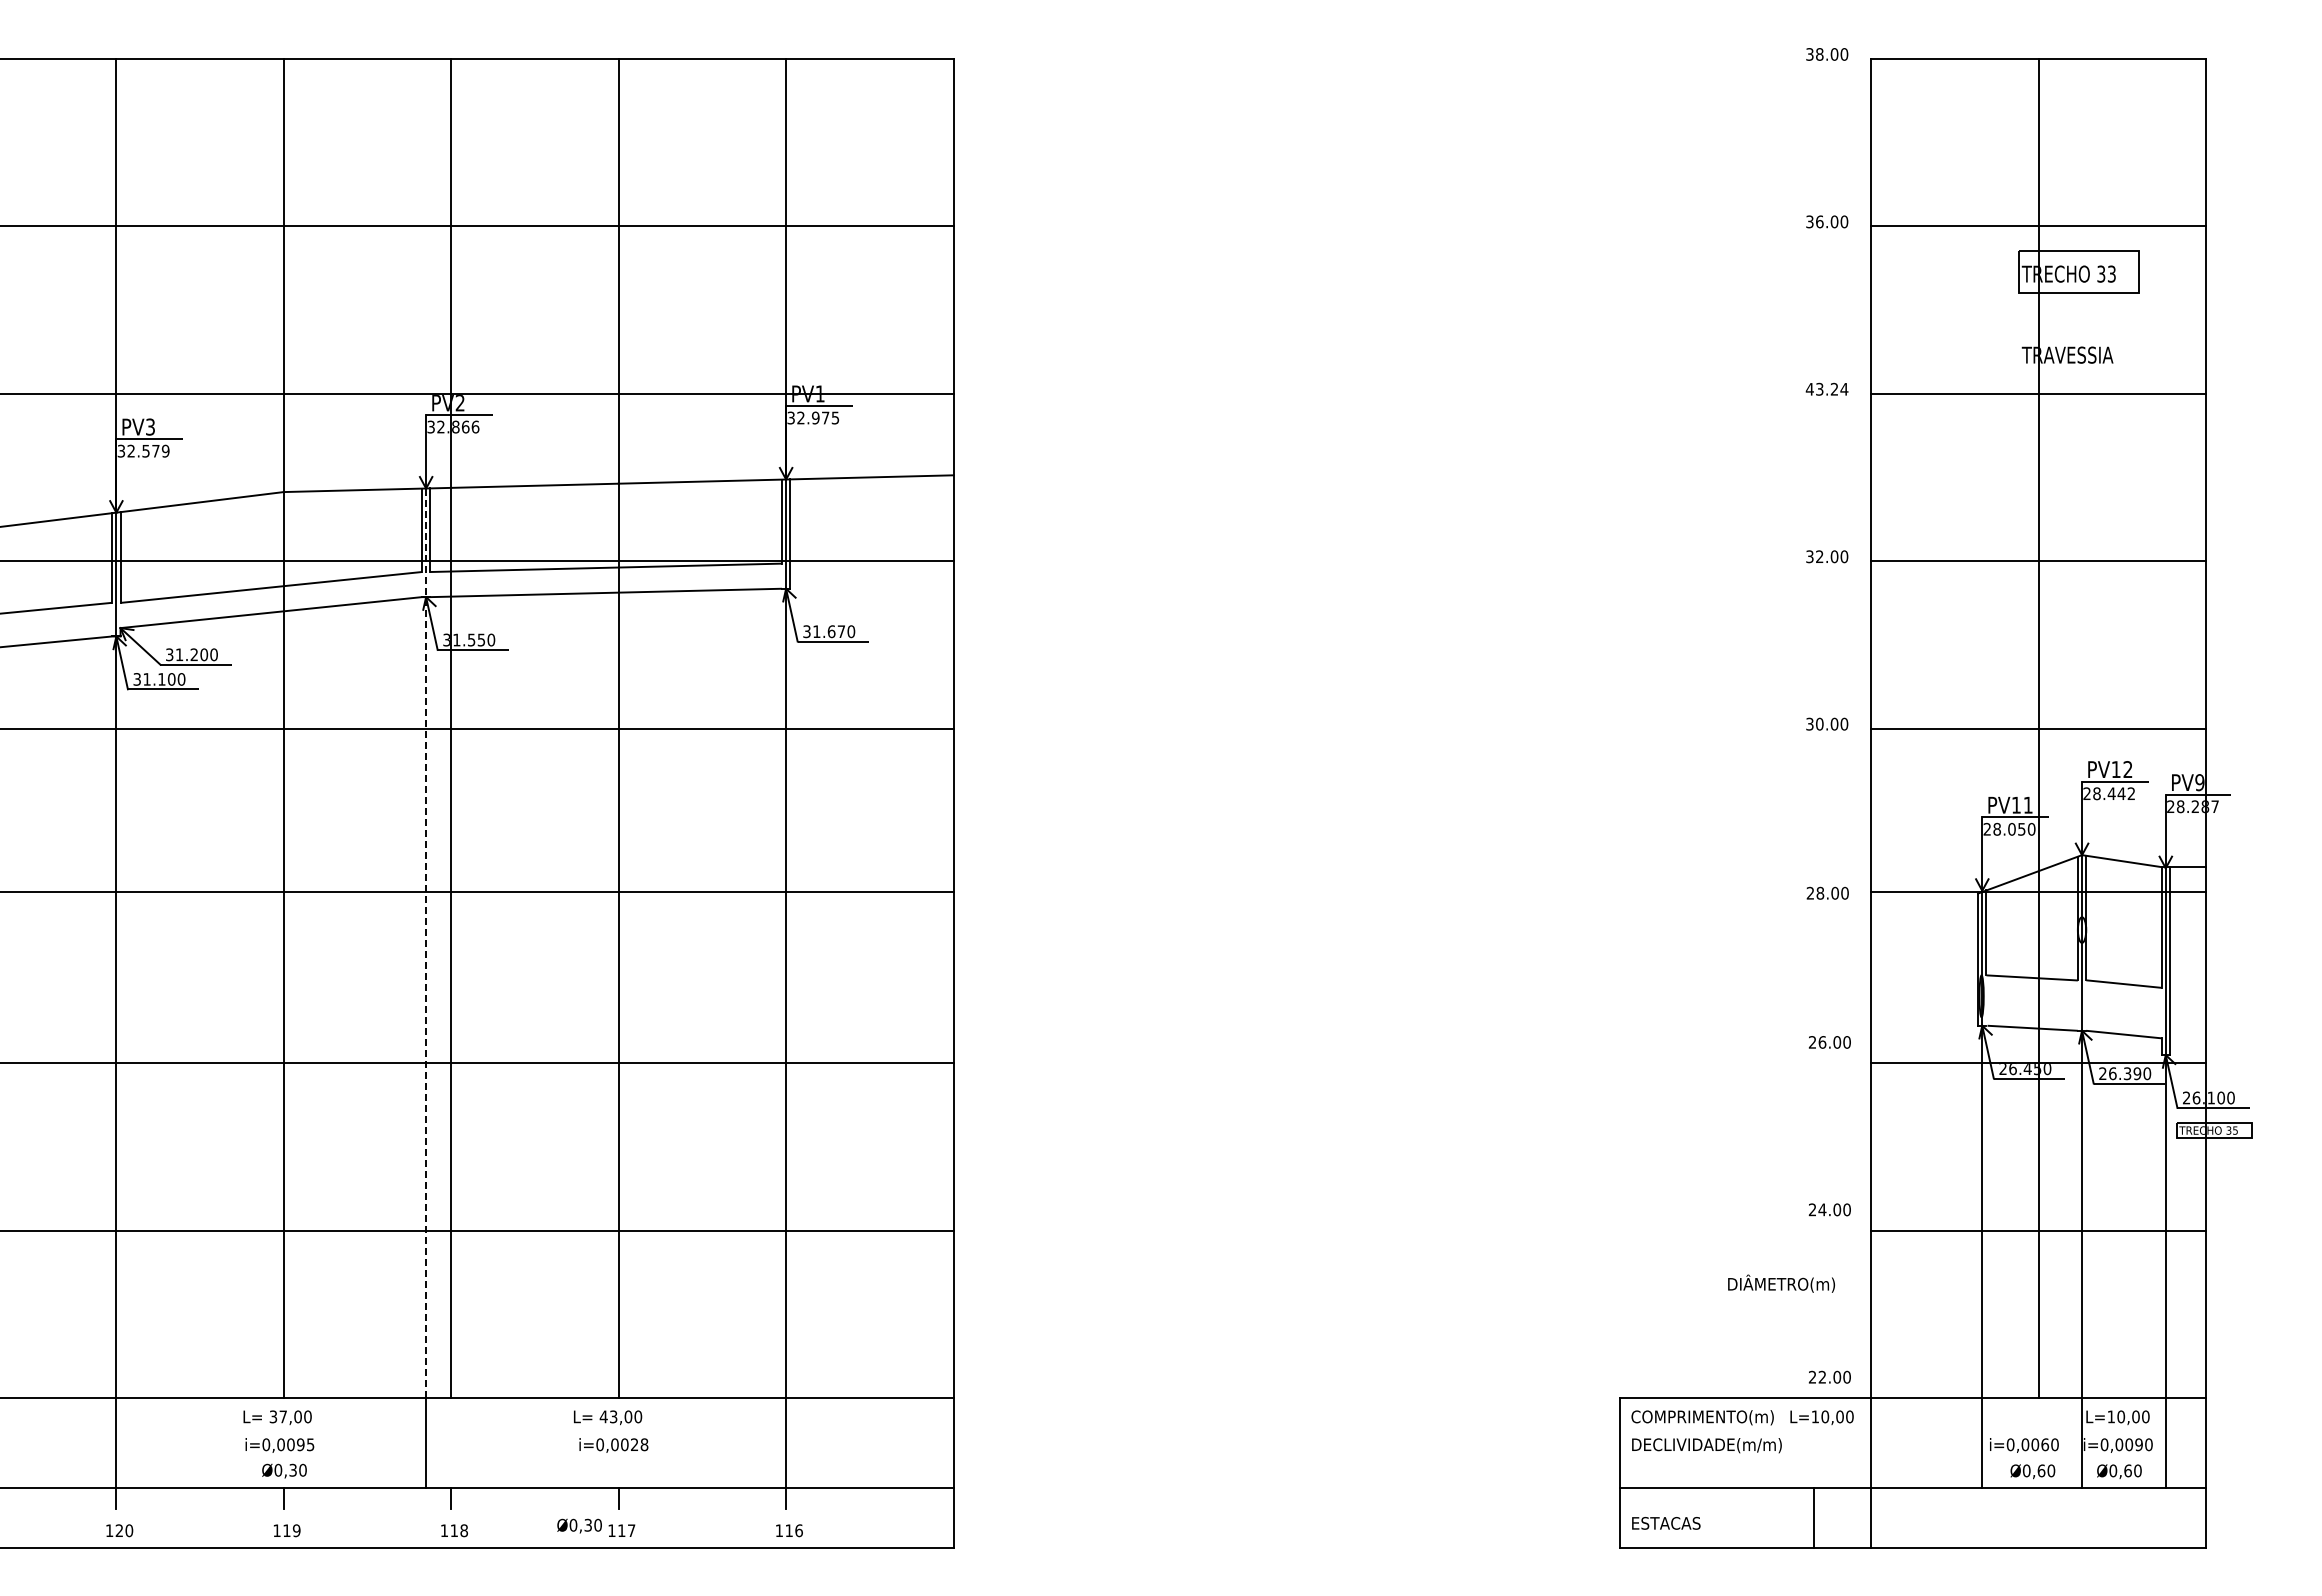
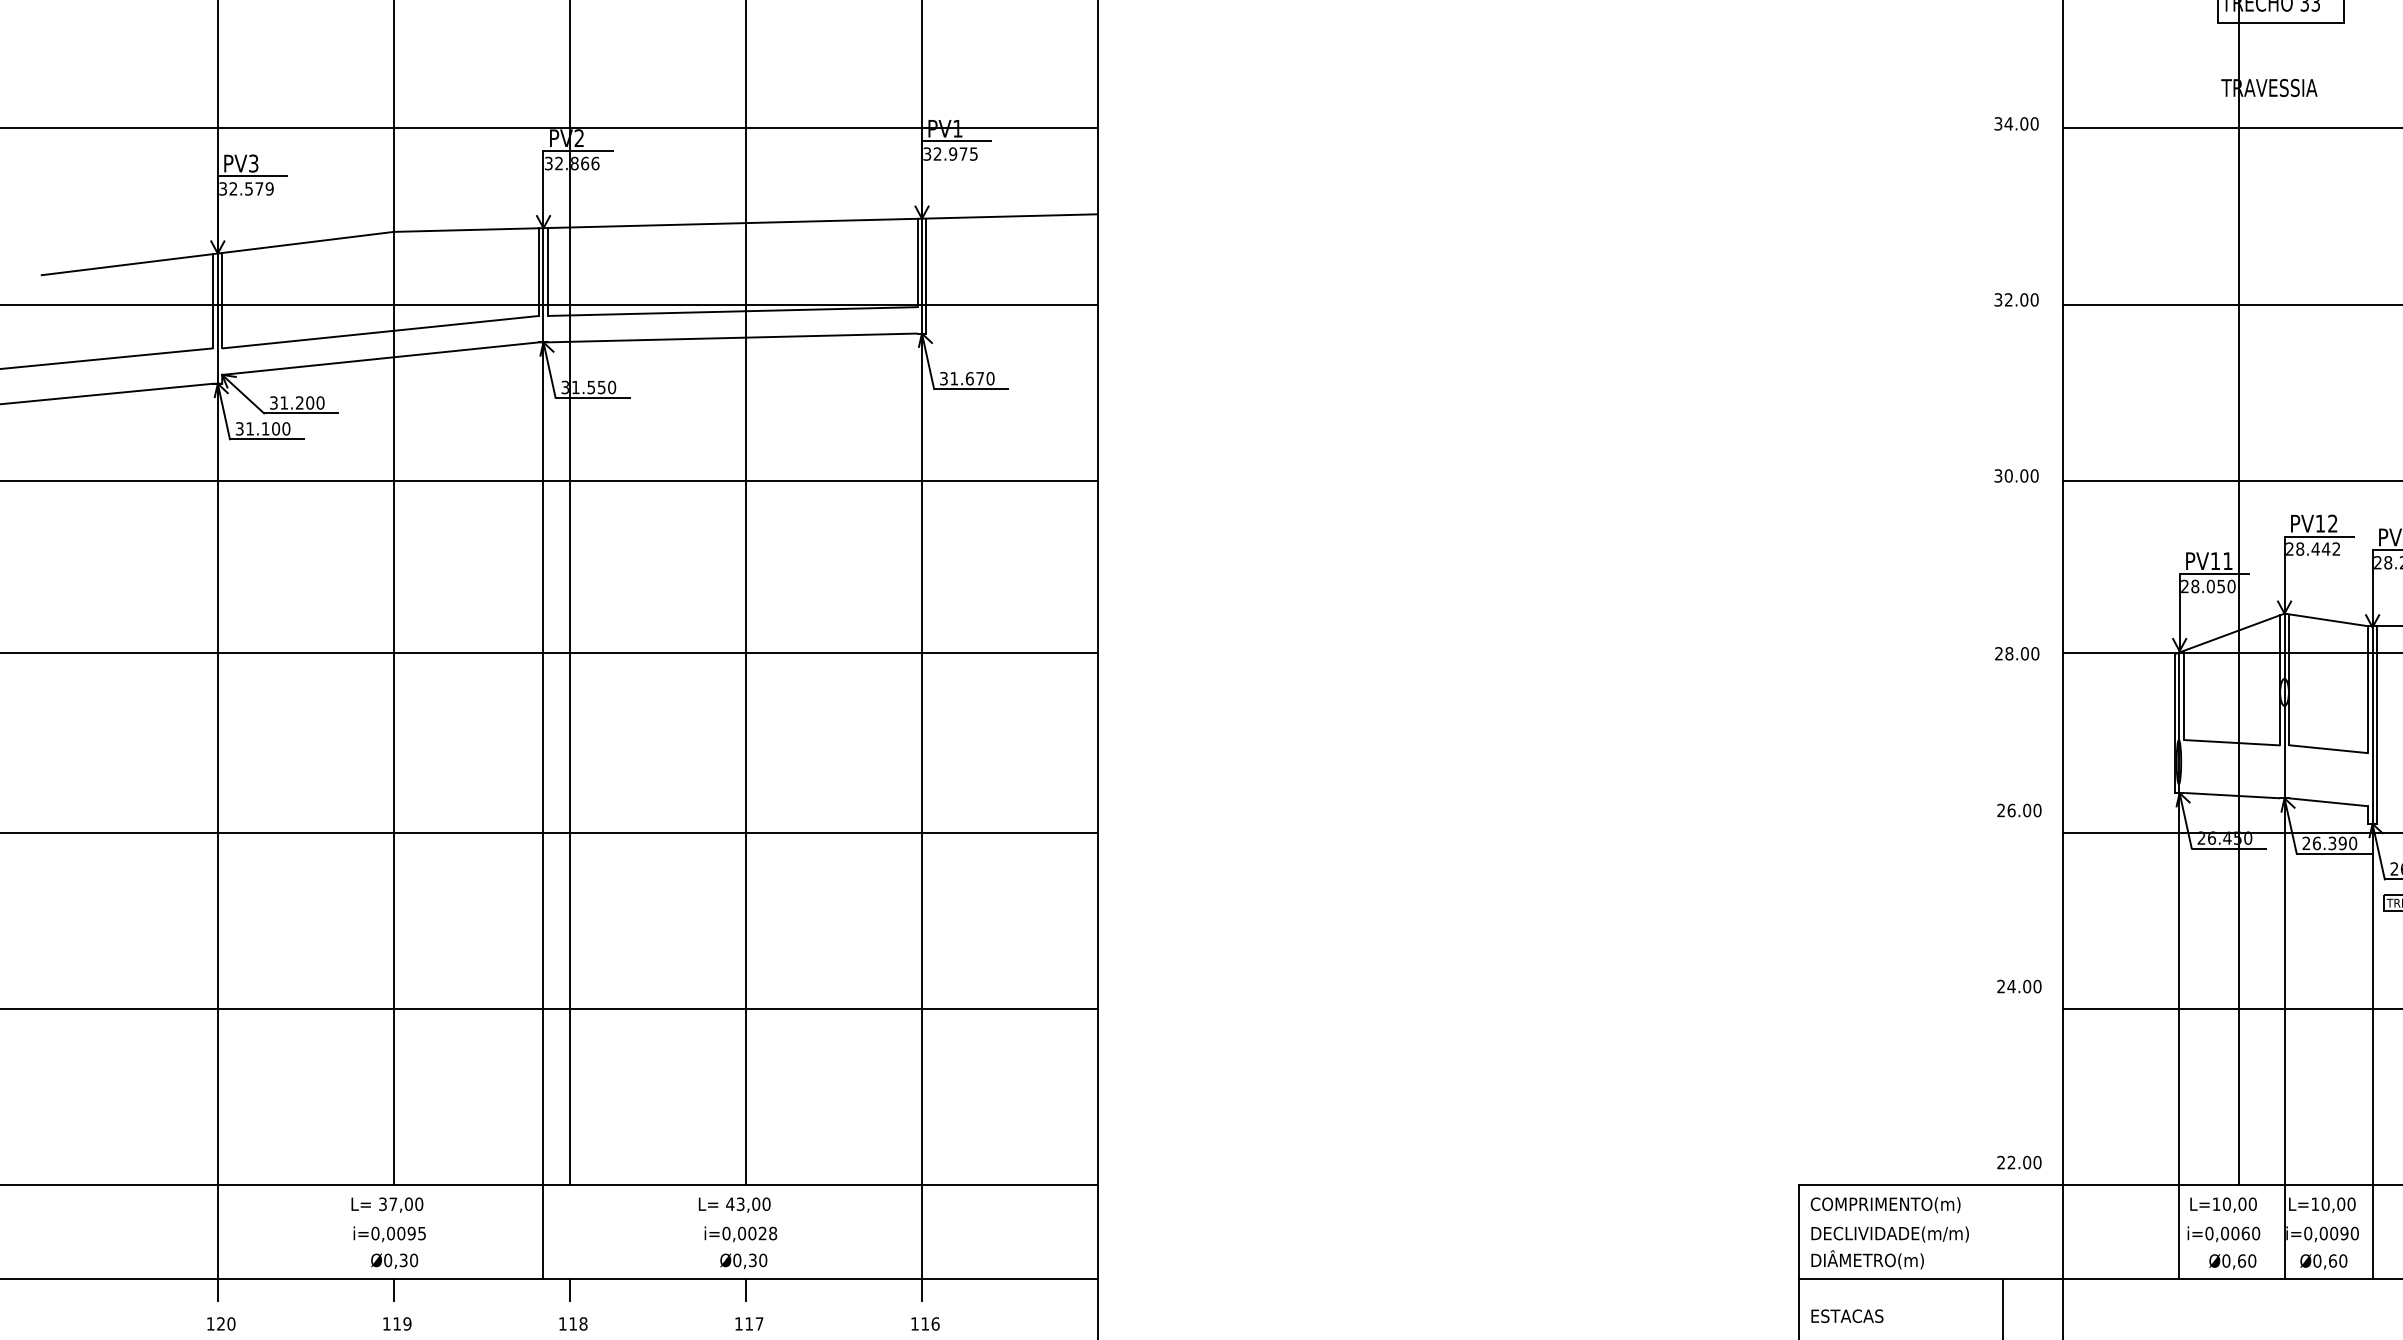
text: (1826, 388) -> (2015, 123), 43.24 -> 34.00
line: (426, 943) -> (543, 706), dashed -> solid
text: (1781, 1283) -> (1867, 1259), moved
text: (1821, 1417) -> (2222, 1204), moved
text: (579, 1525) -> (743, 1260), moved

